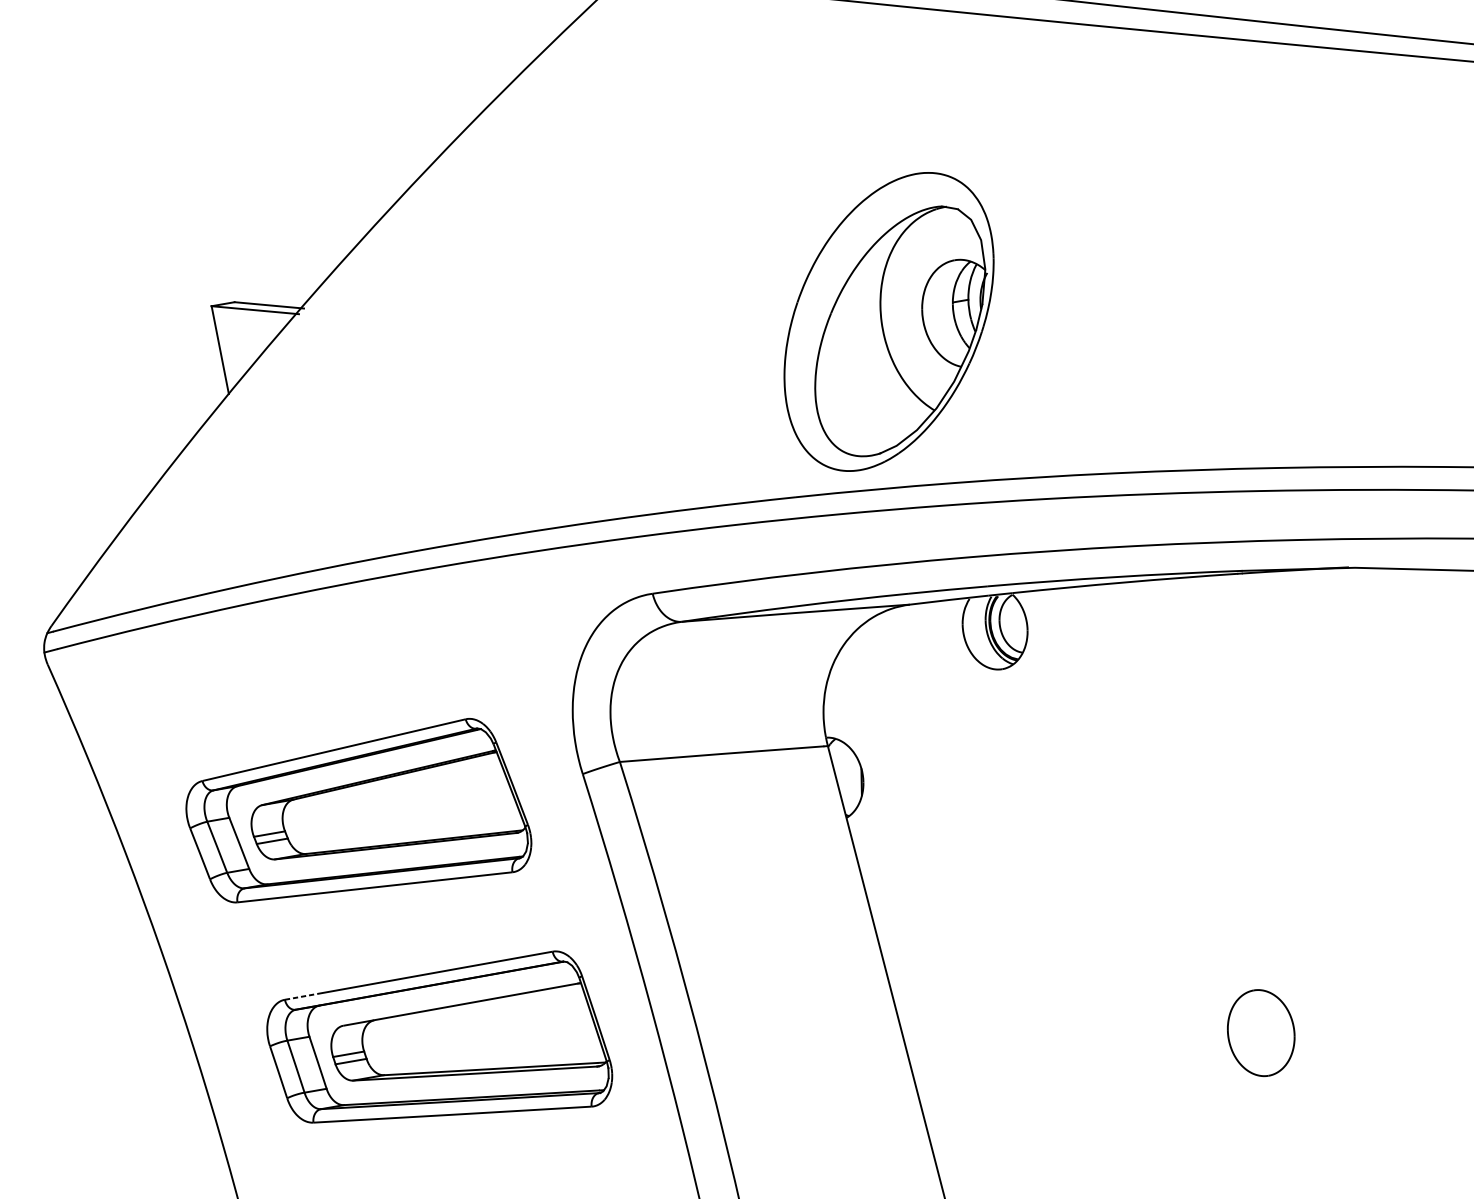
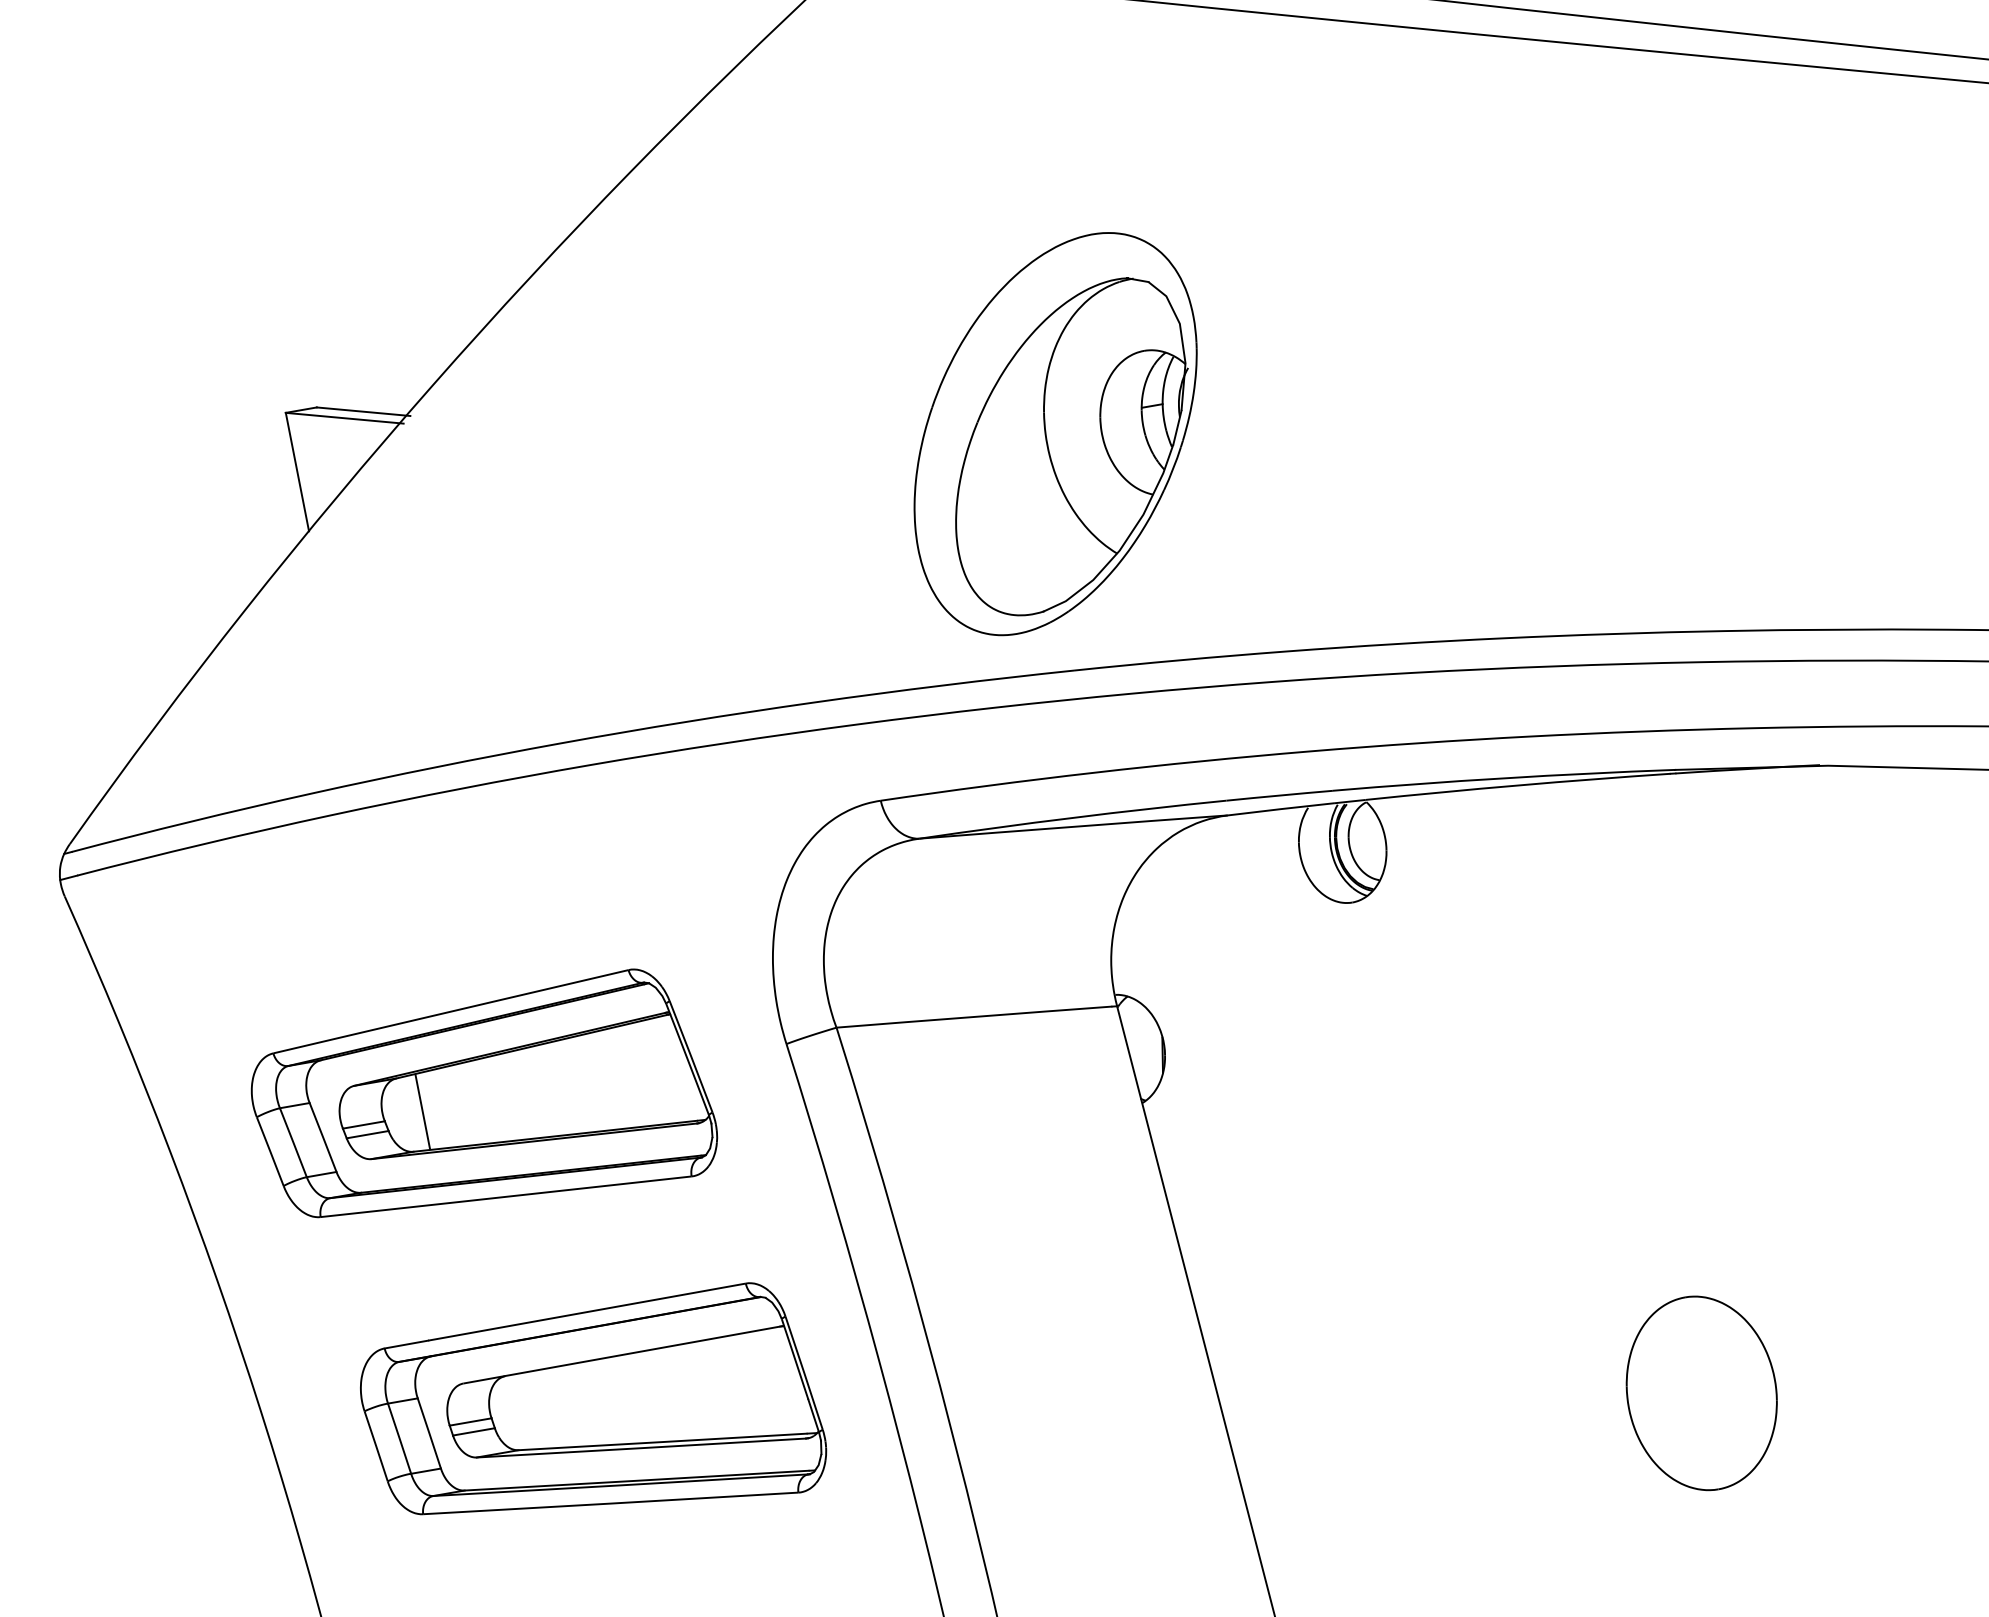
part: (888, 322) -> (1055, 434), moved
line: (312, 824) -> (422, 1111), added
line: (301, 996) -> (406, 1344), dashed -> solid
part: (1261, 1033) -> (1701, 1393), size x1.67

